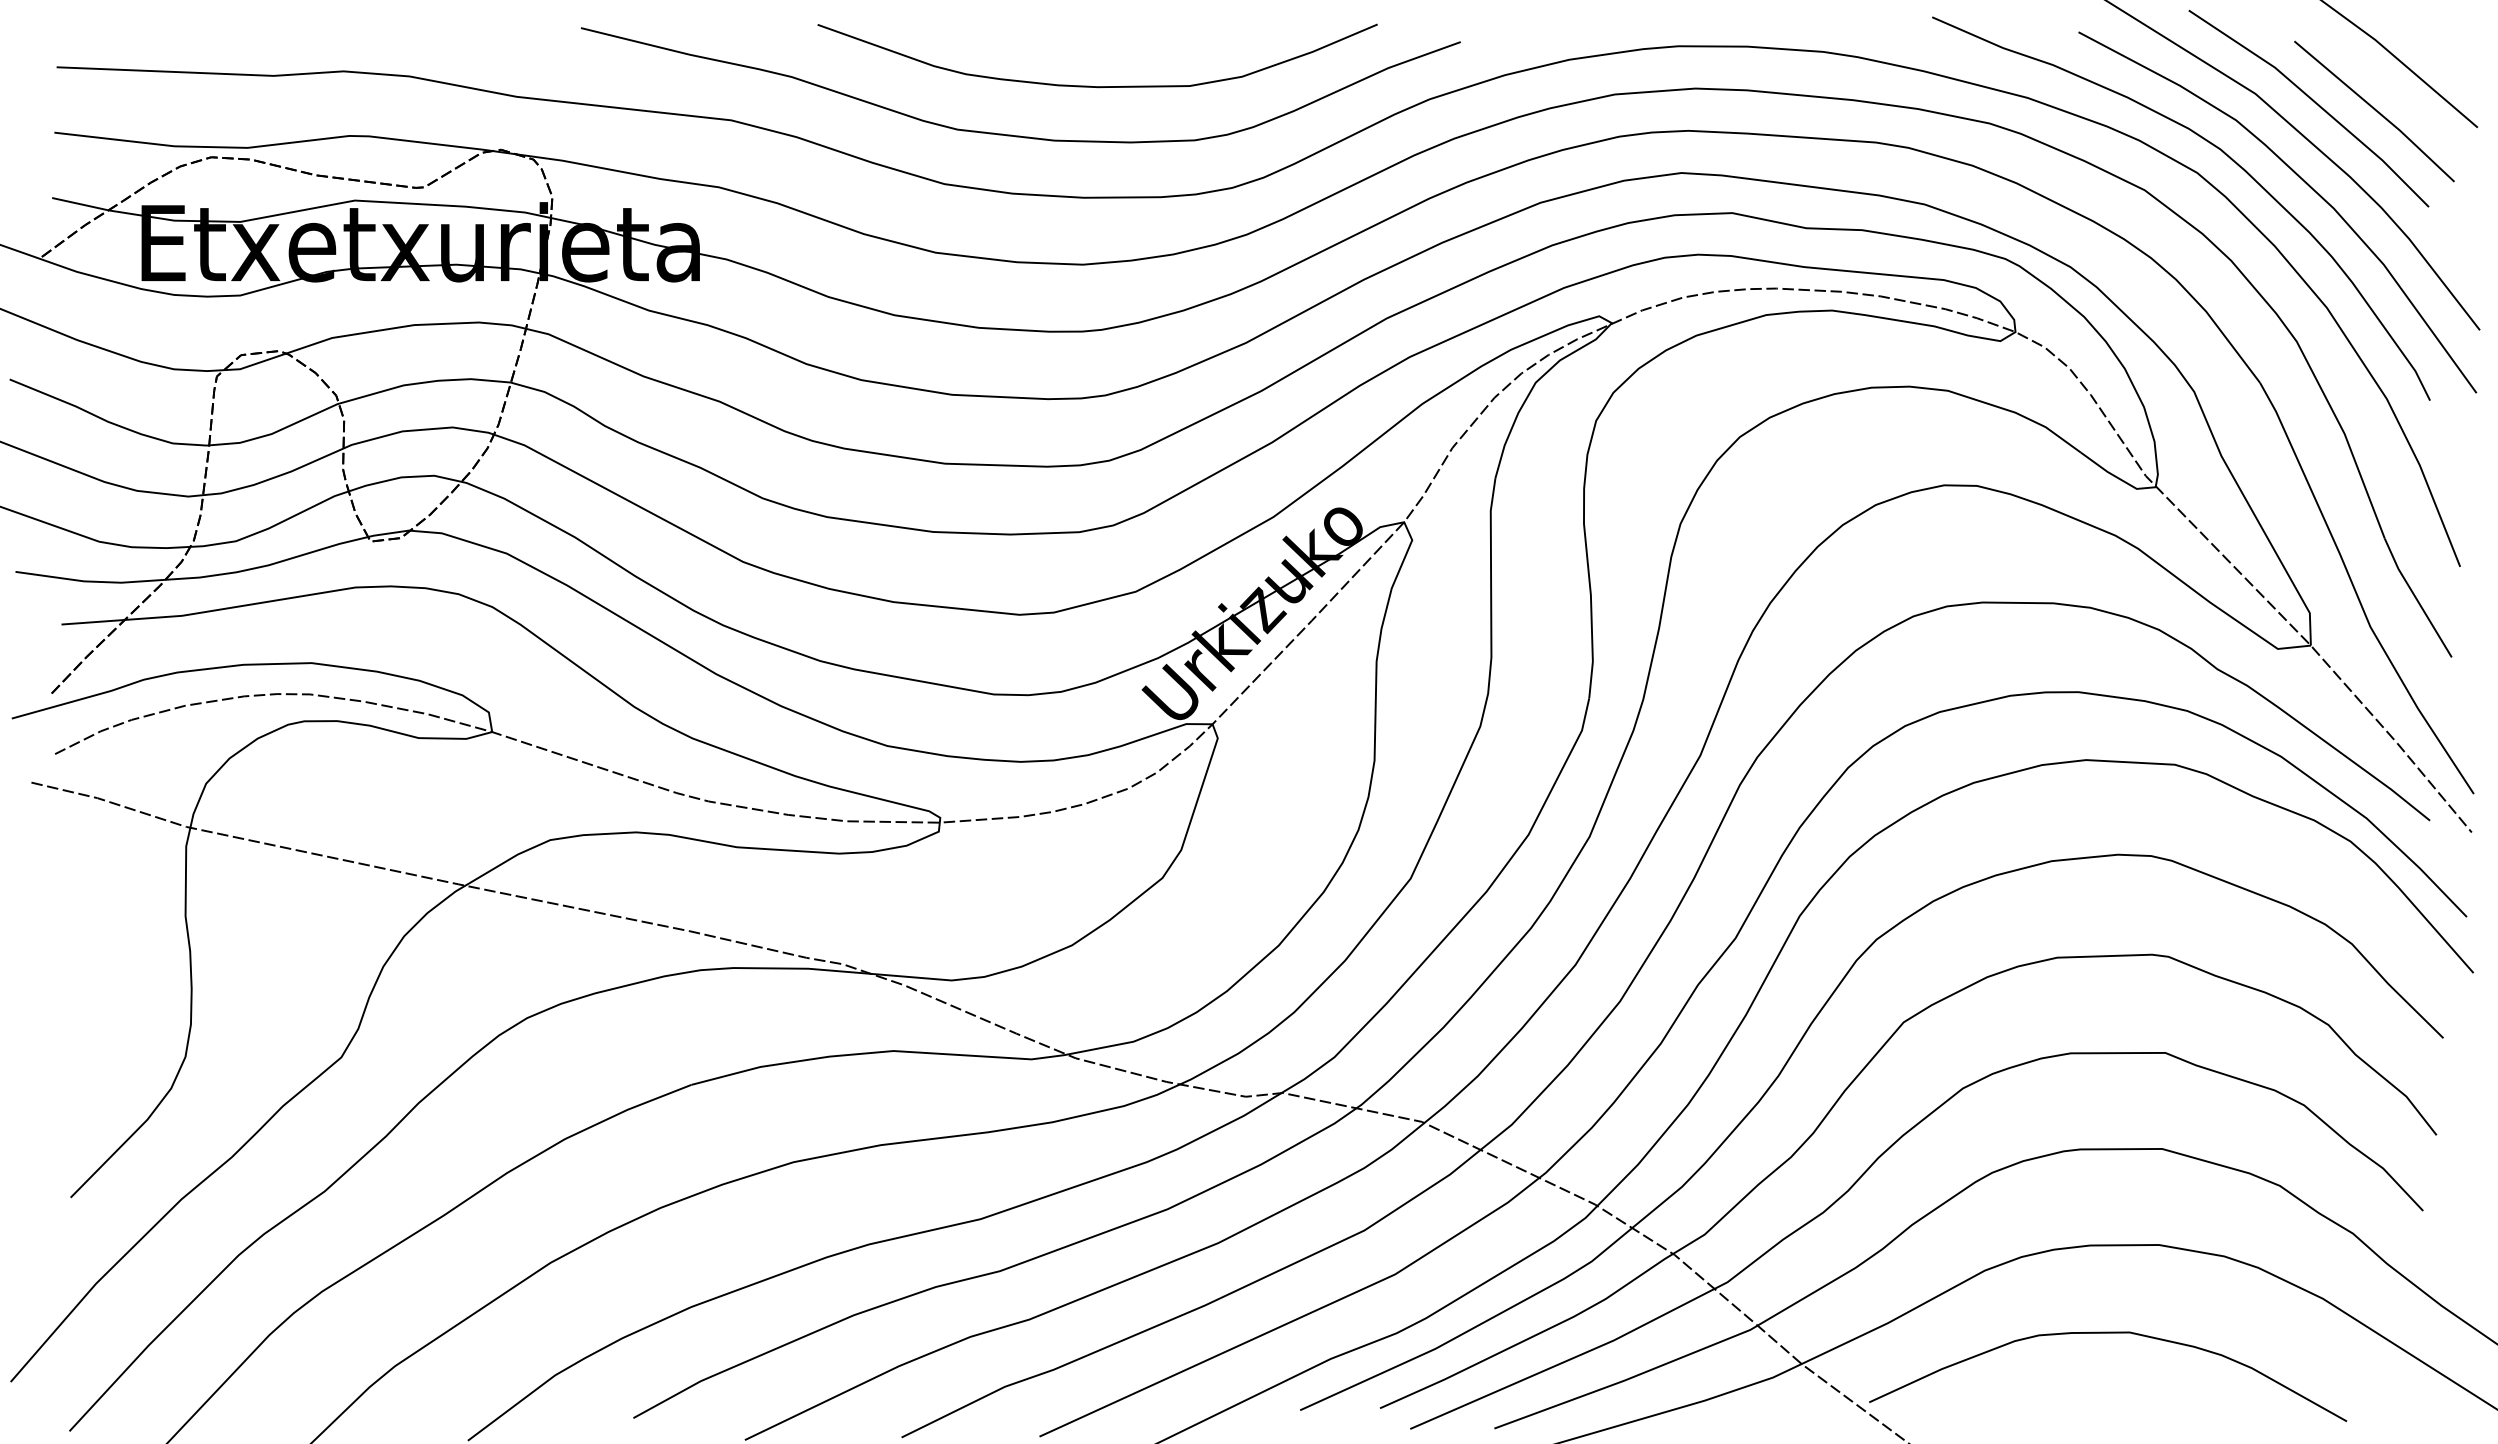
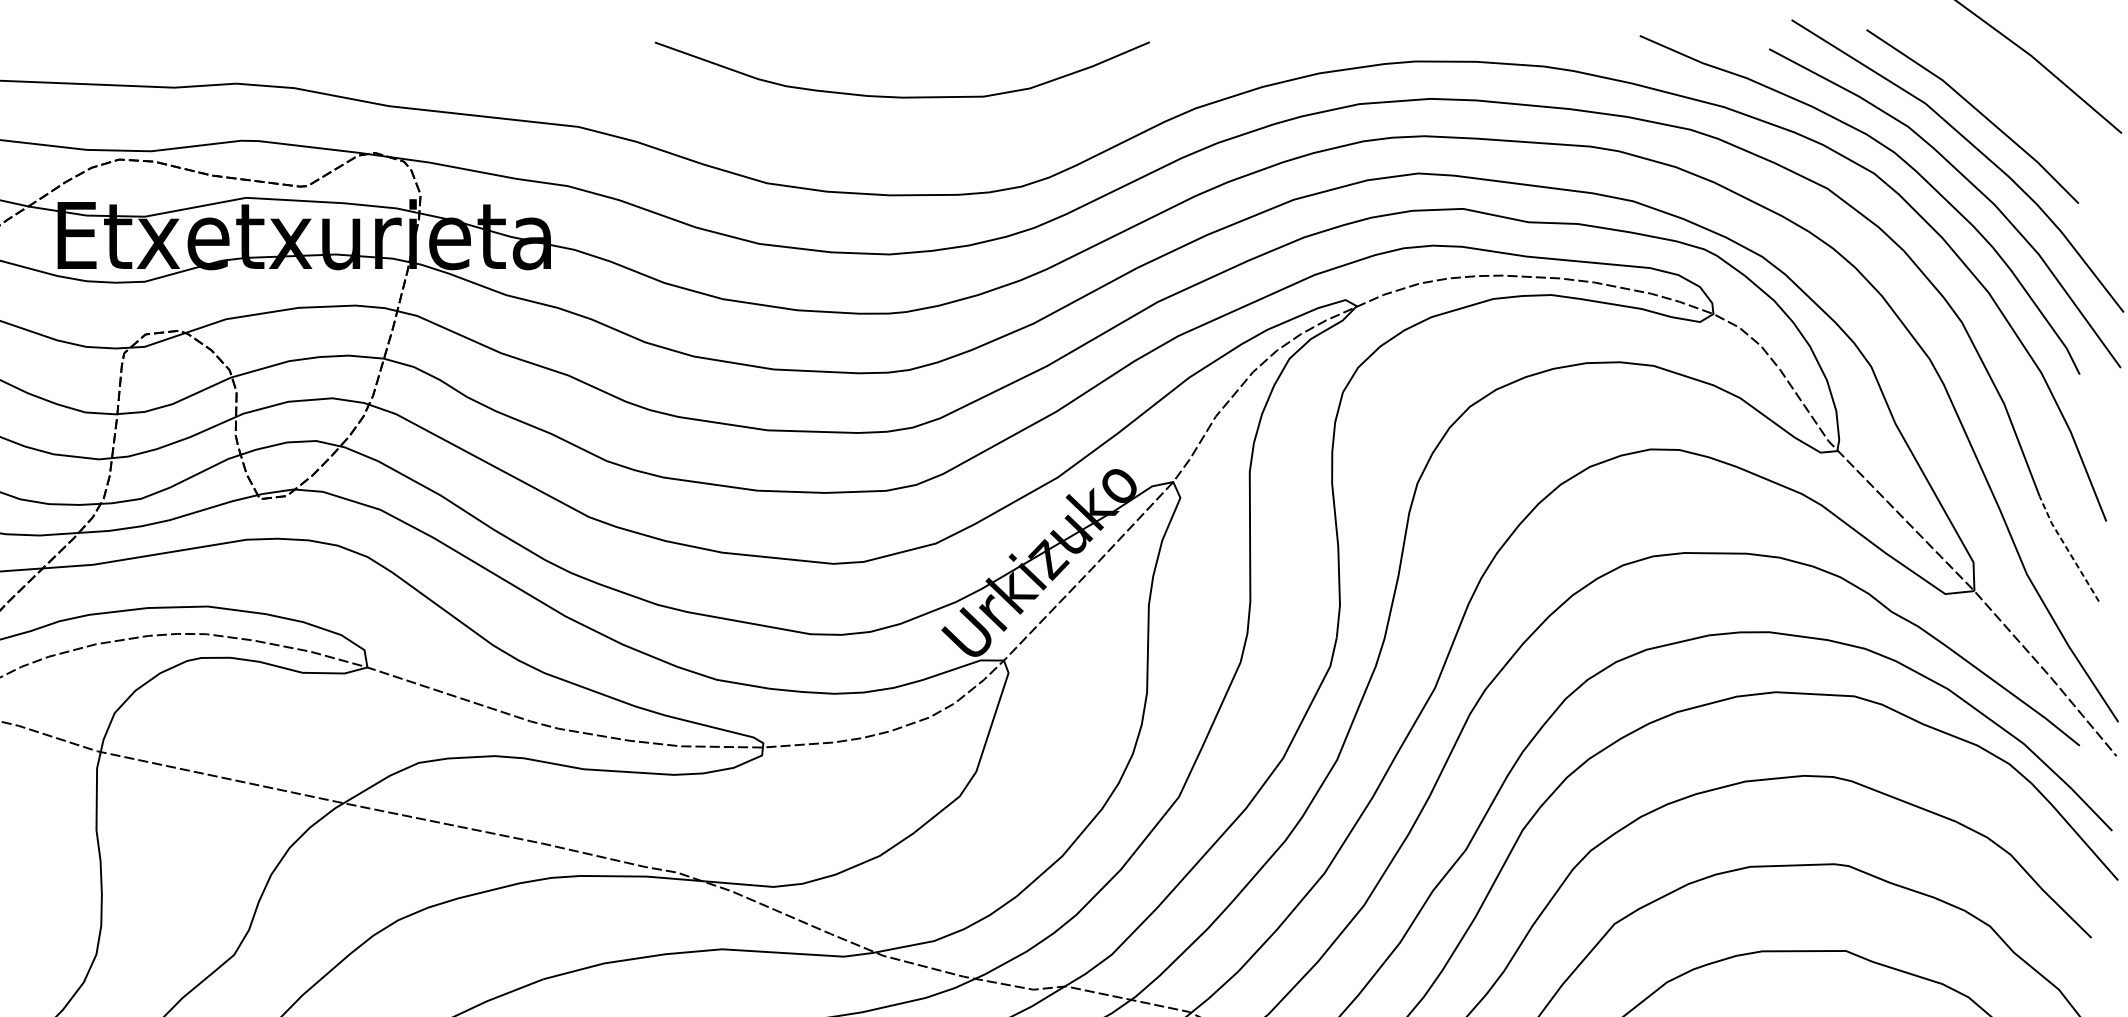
line: (2374, 110) -> (2030, 118), removed
curve: (1011, 134) -> (826, 139), removed
line: (2415, 597) -> (2066, 548), solid -> dashed

